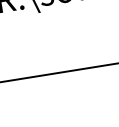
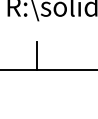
line: (45, 57) -> (37, 56), added

